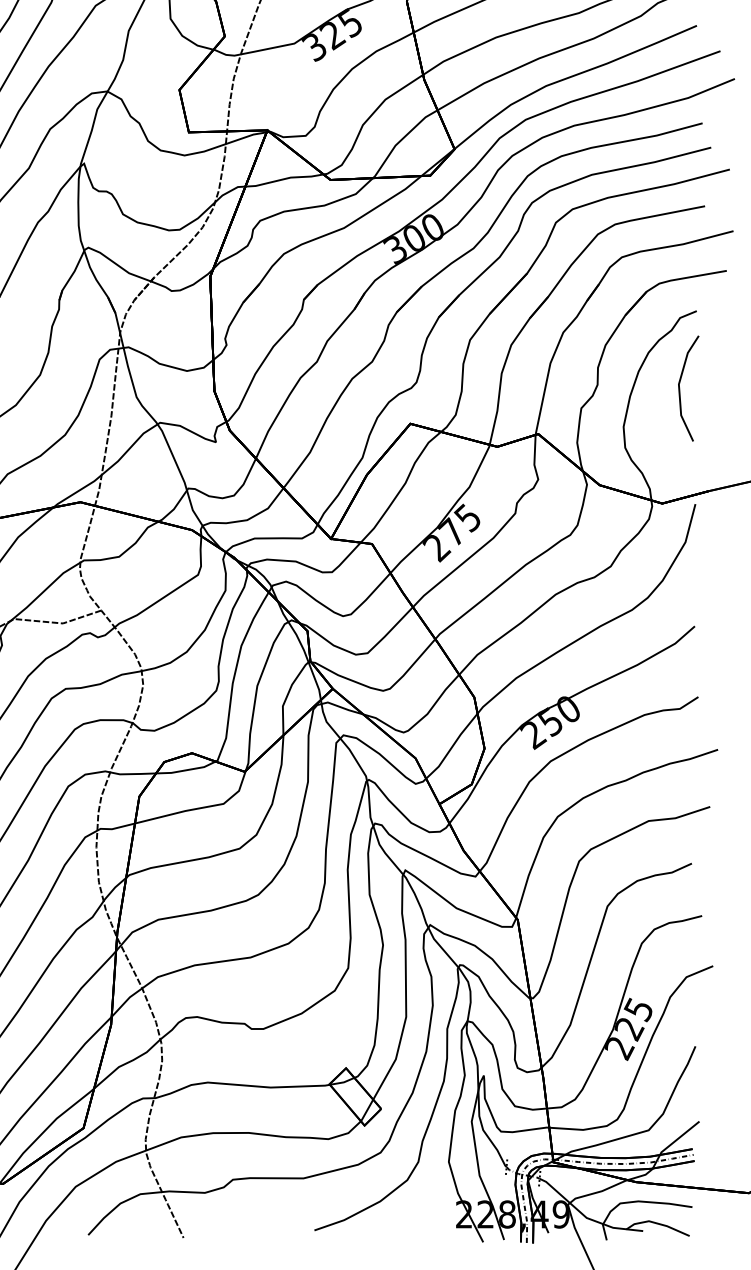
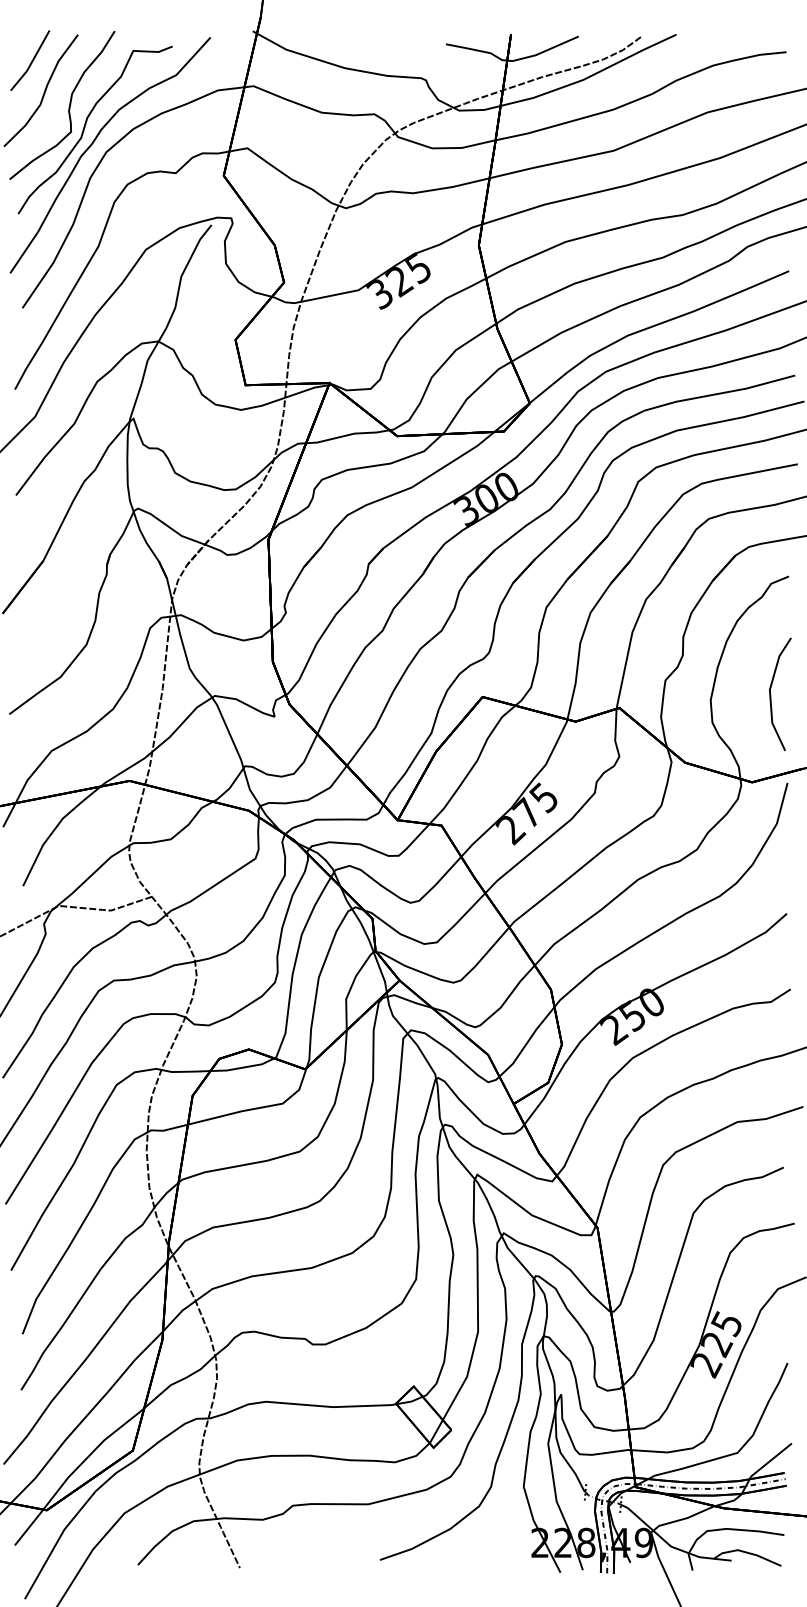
line: (680, 388) -> (771, 694), moved

